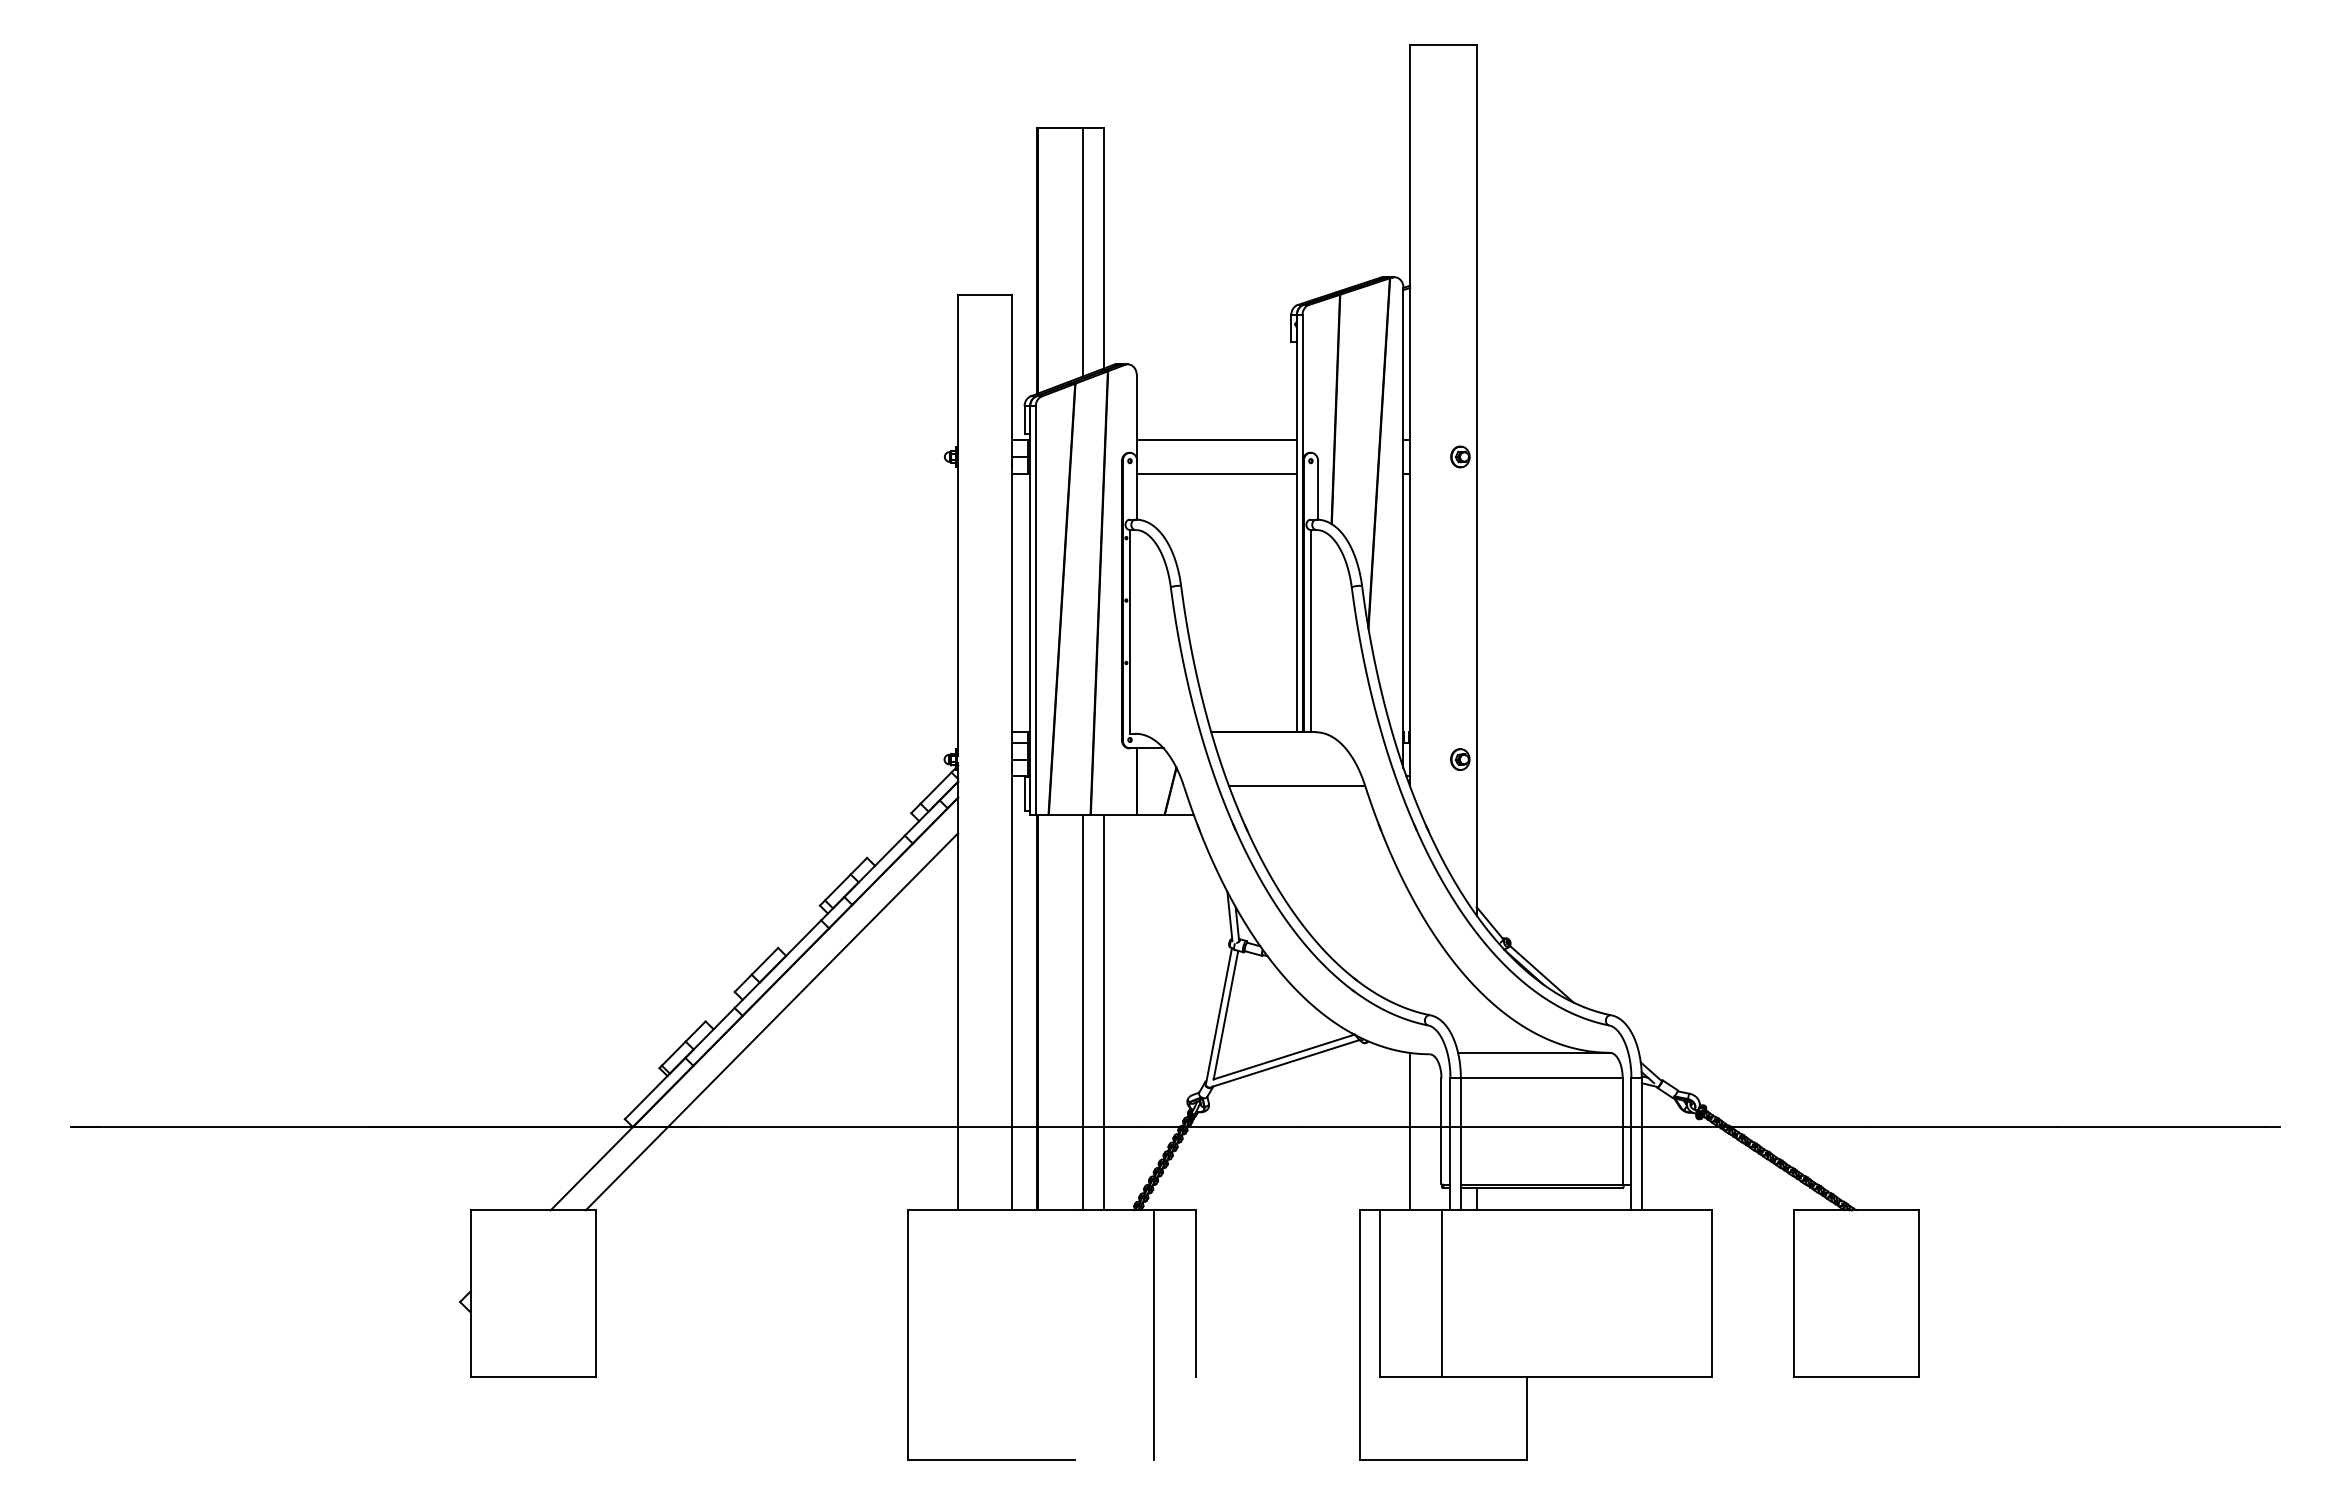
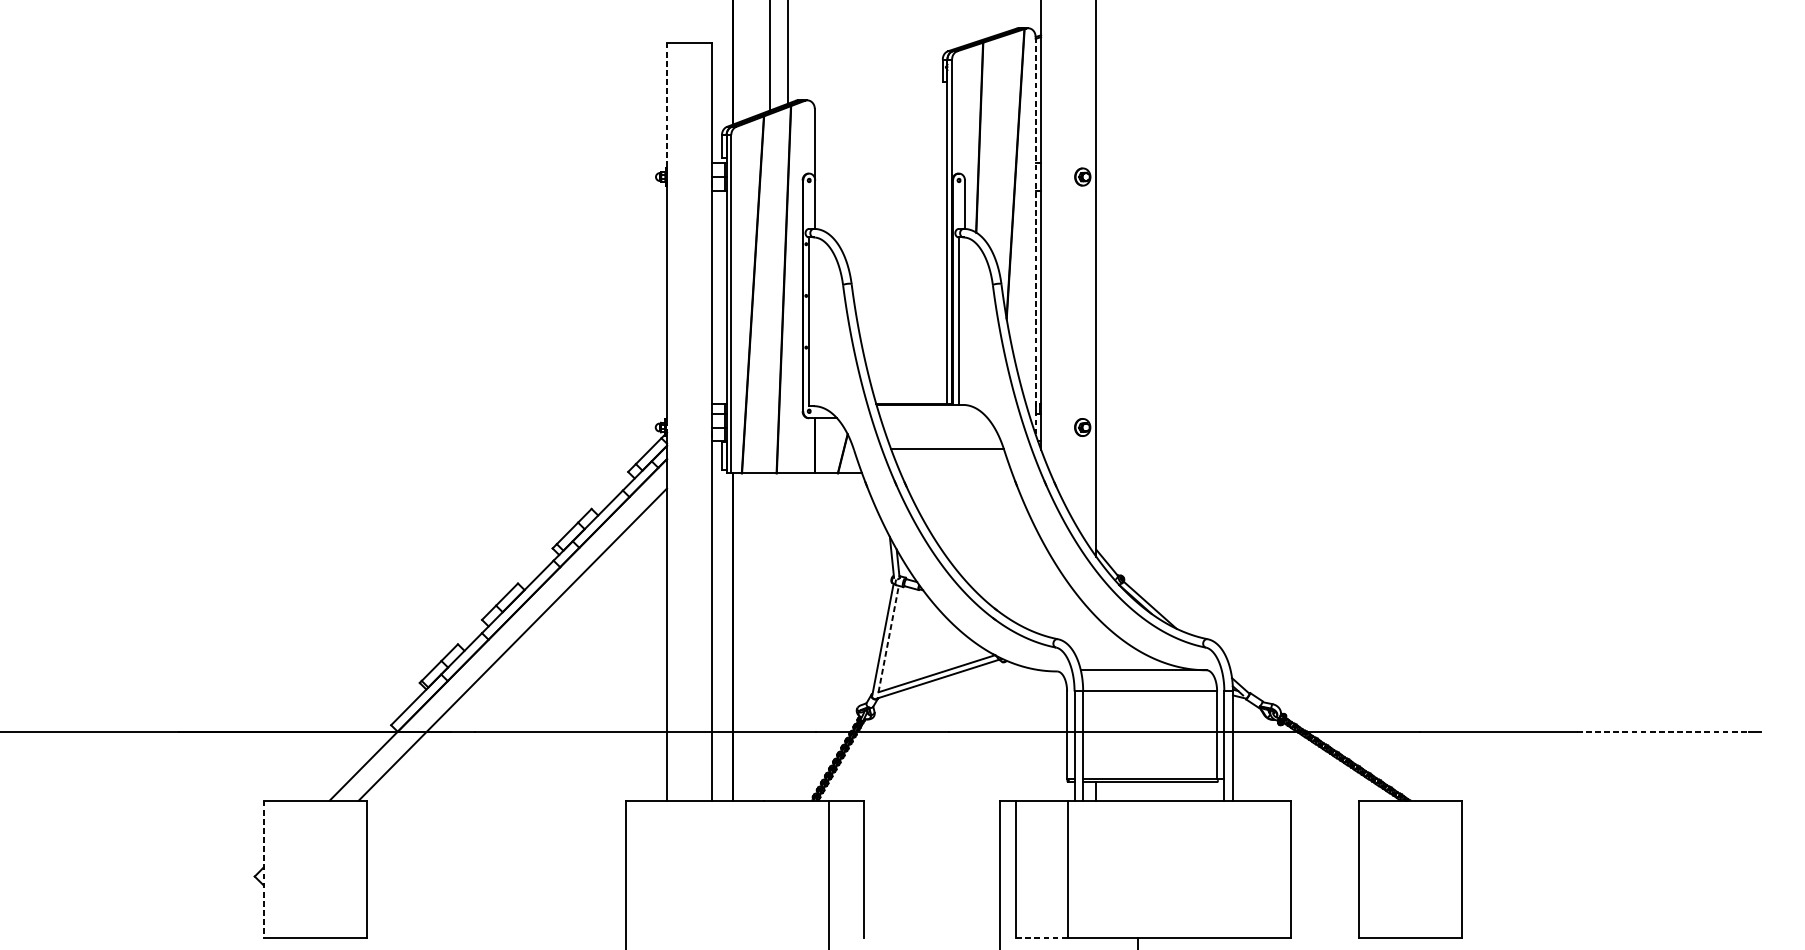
line: (958, 374) -> (667, 108), solid -> dashed
line: (1216, 440) -> (880, 163), removed
line: (1216, 473) -> (880, 190), removed
line: (1403, 527) -> (1035, 235), solid -> dashed
line: (1082, 1012) -> (769, 636), removed
line: (1103, 1012) -> (787, 636), removed
line: (1225, 1015) -> (888, 639), solid -> dashed
line: (2161, 1127) -> (1663, 732), solid -> dashed
line: (1410, 1131) -> (1041, 735), removed
line: (470, 1294) -> (263, 870), solid -> dashed
line: (1410, 1376) -> (1041, 938), solid -> dashed

